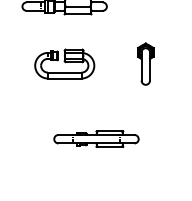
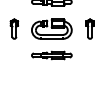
part: (63, 62) -> (51, 28), size x1.43
part: (95, 139) -> (51, 55), moved

